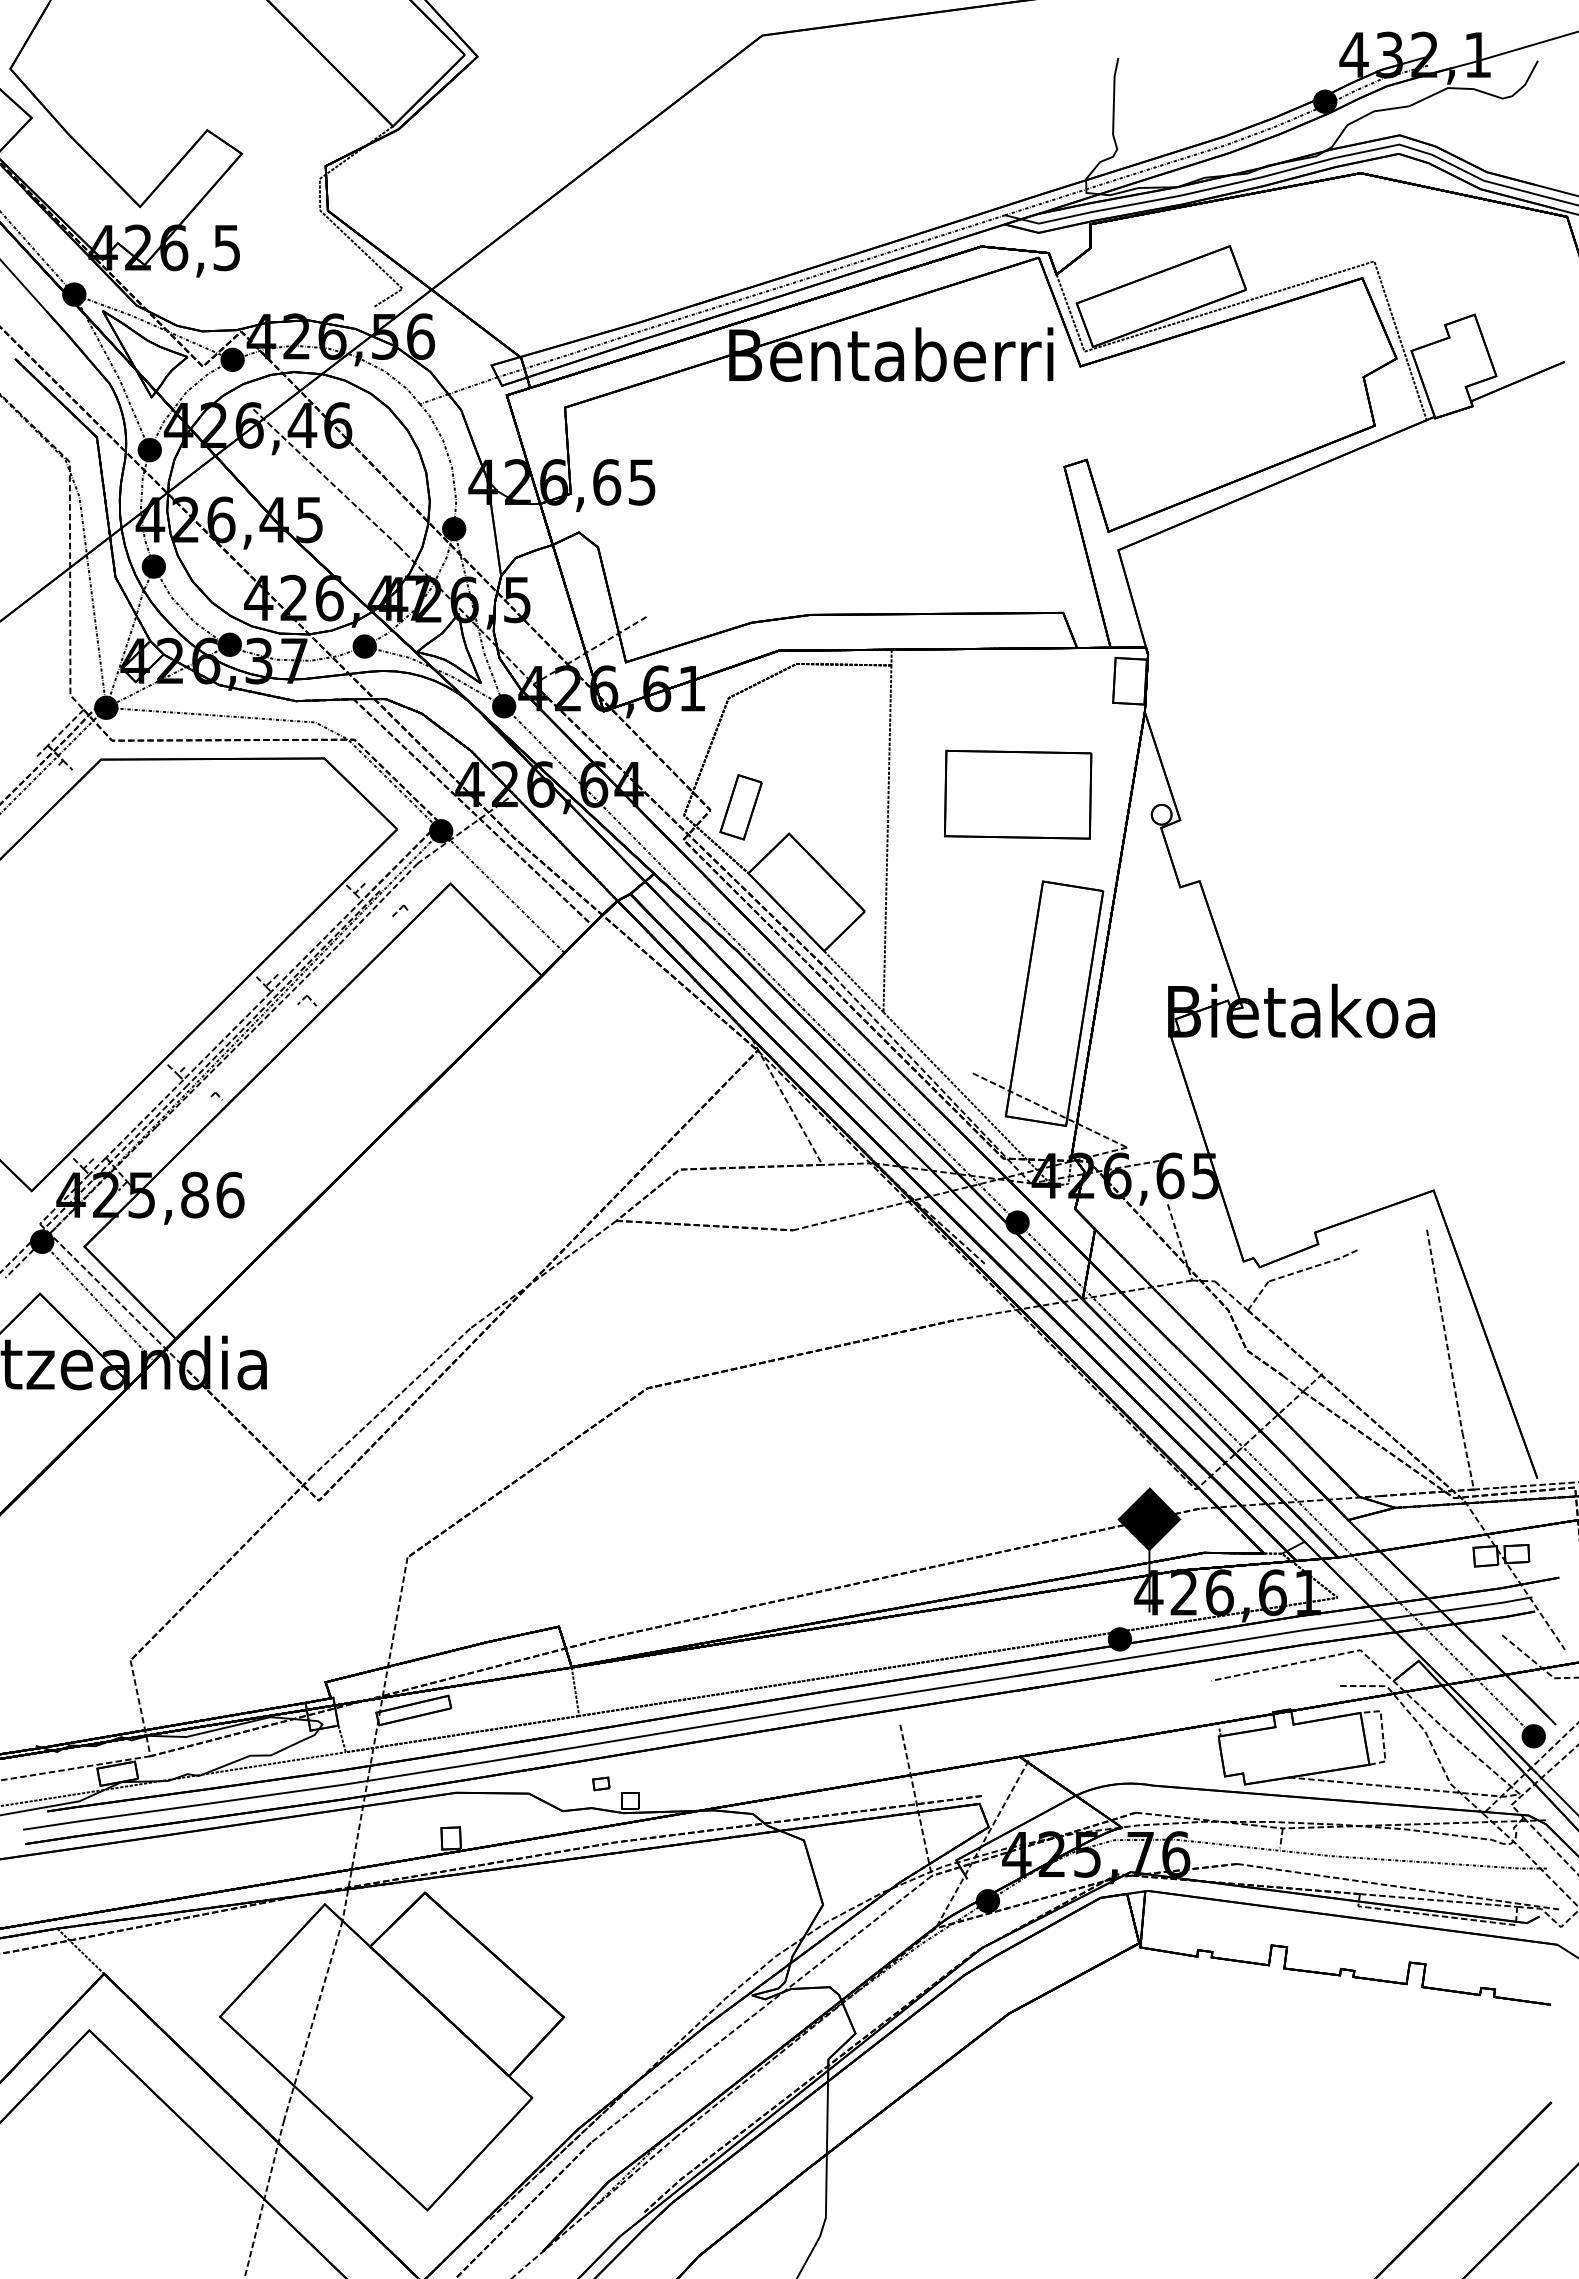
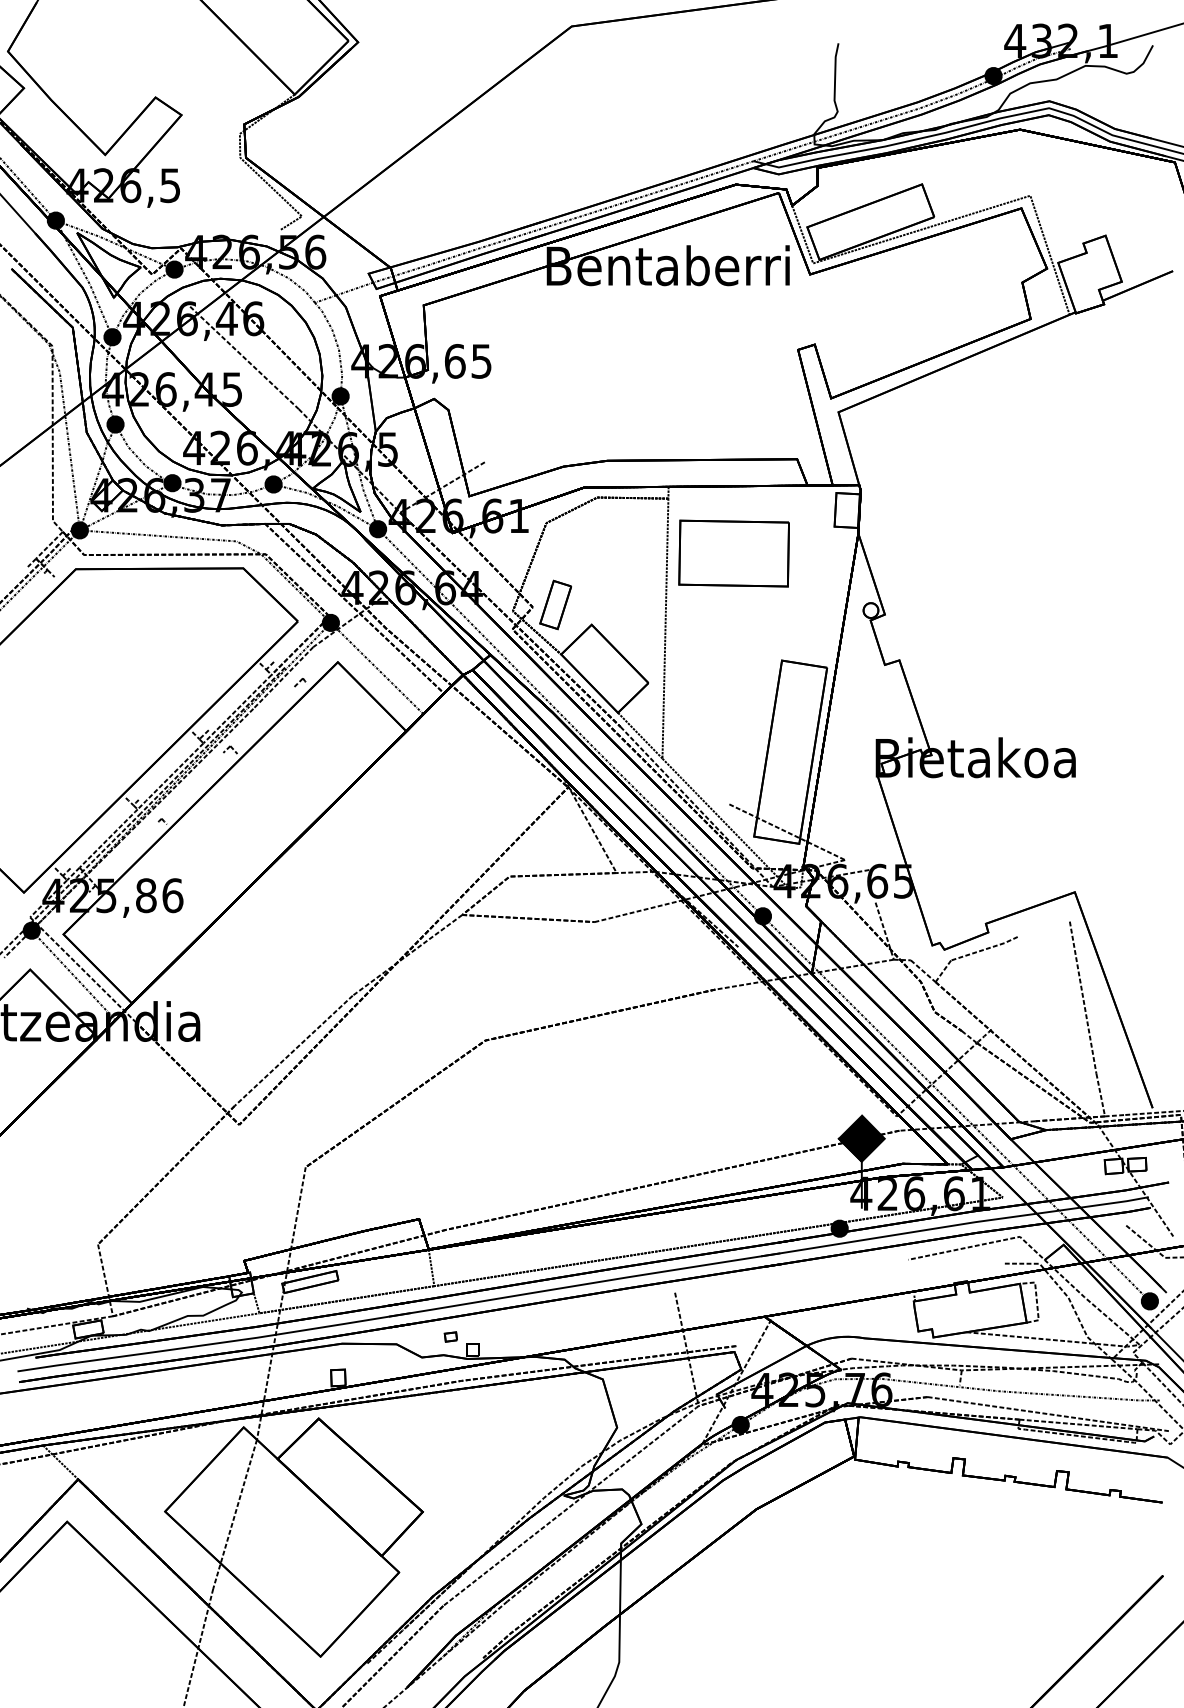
part: (1018, 794) -> (734, 553), moved

